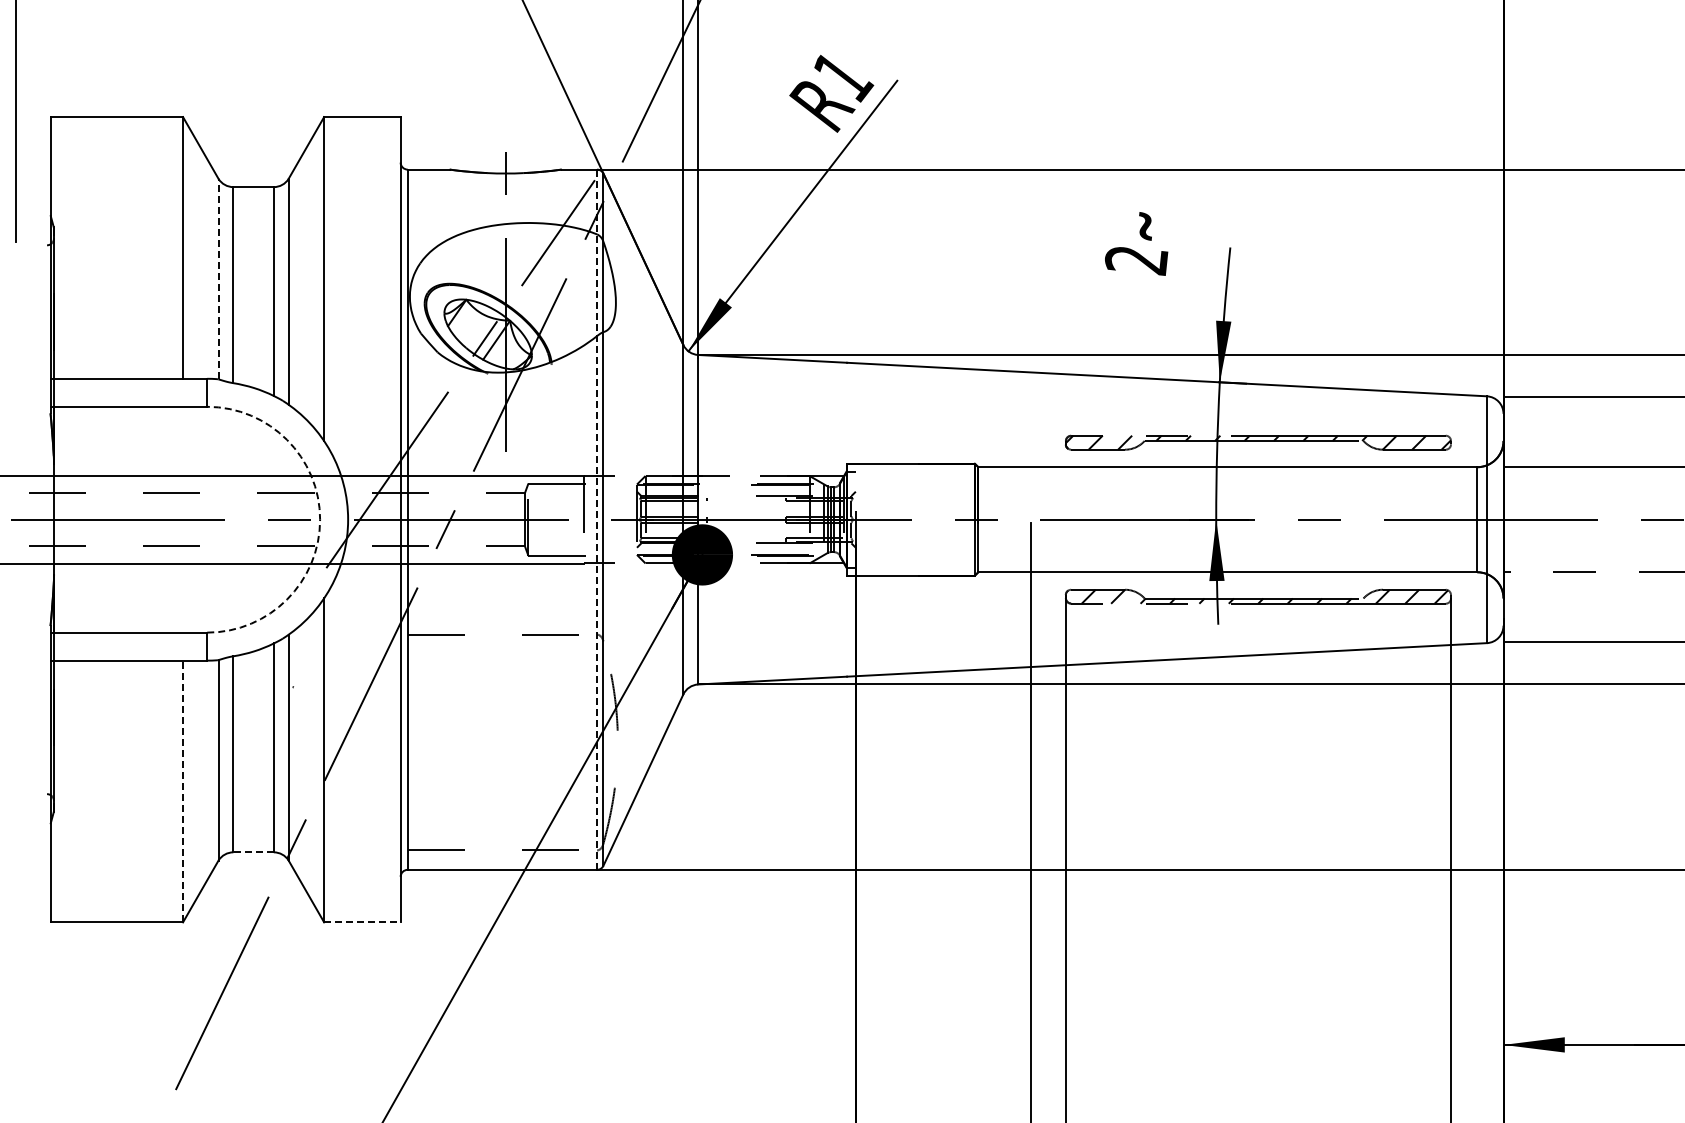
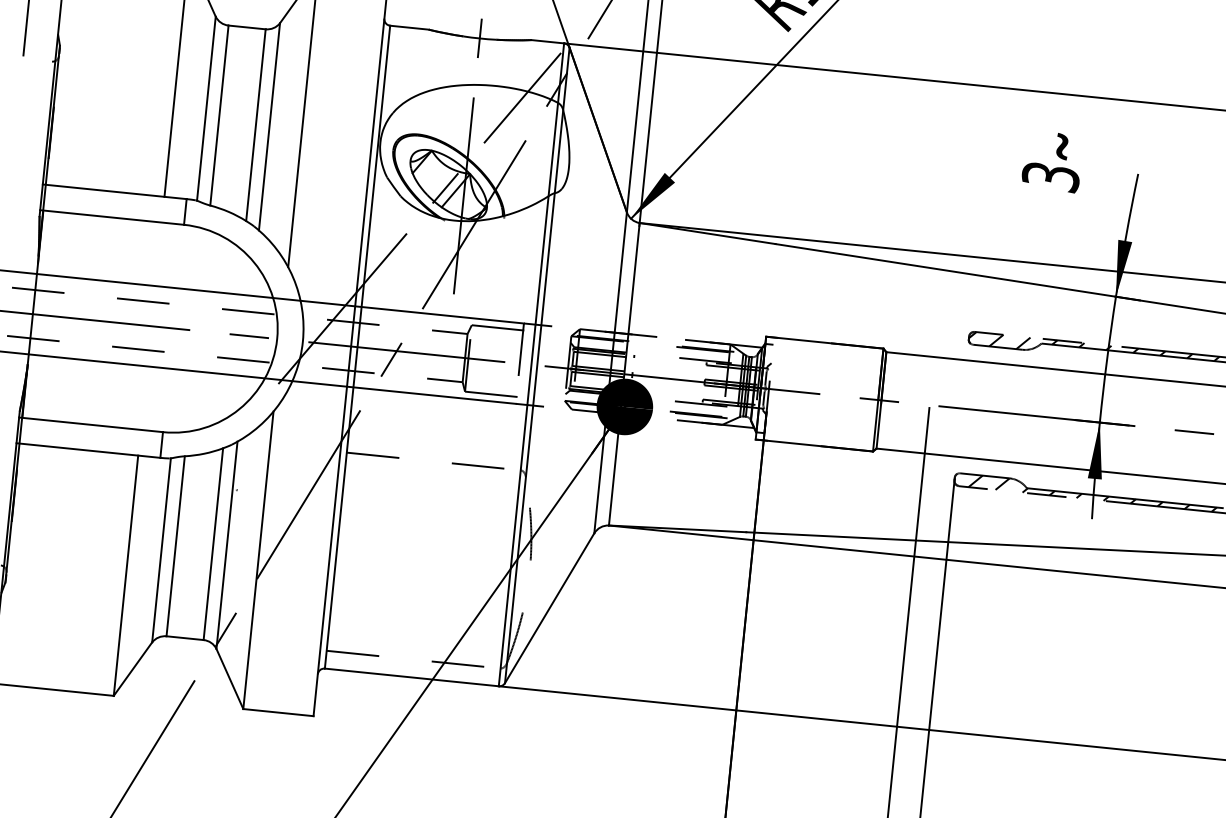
text: (1136, 260) -> (1050, 177), 2 -> 3
line: (218, 278) -> (206, 108), dashed -> solid
arc: (320, 519) -> (277, 338), dashed -> solid
line: (597, 519) -> (531, 364), dashed -> solid
line: (183, 791) -> (126, 575), dashed -> solid
line: (253, 852) -> (184, 638), dashed -> solid
line: (362, 922) -> (278, 712), dashed -> solid

